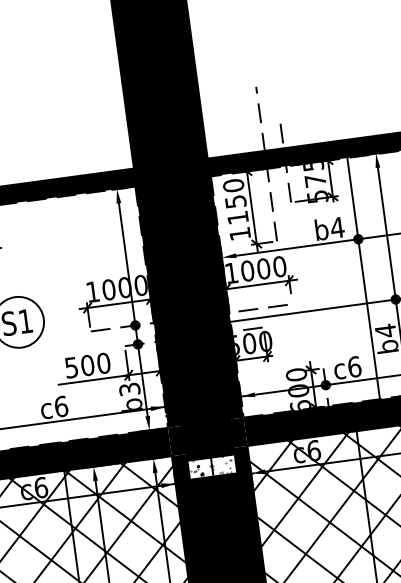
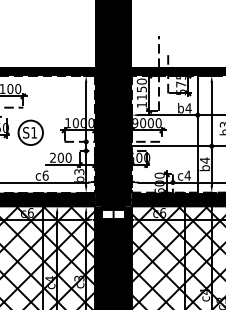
text: (232, 273) -> (135, 123), 1000 -> 9000
text: (353, 366) -> (187, 175), c6 -> c4
text: (70, 367) -> (52, 157), 500 -> 200
hatch: (213, 461) -> (114, 211), removed

